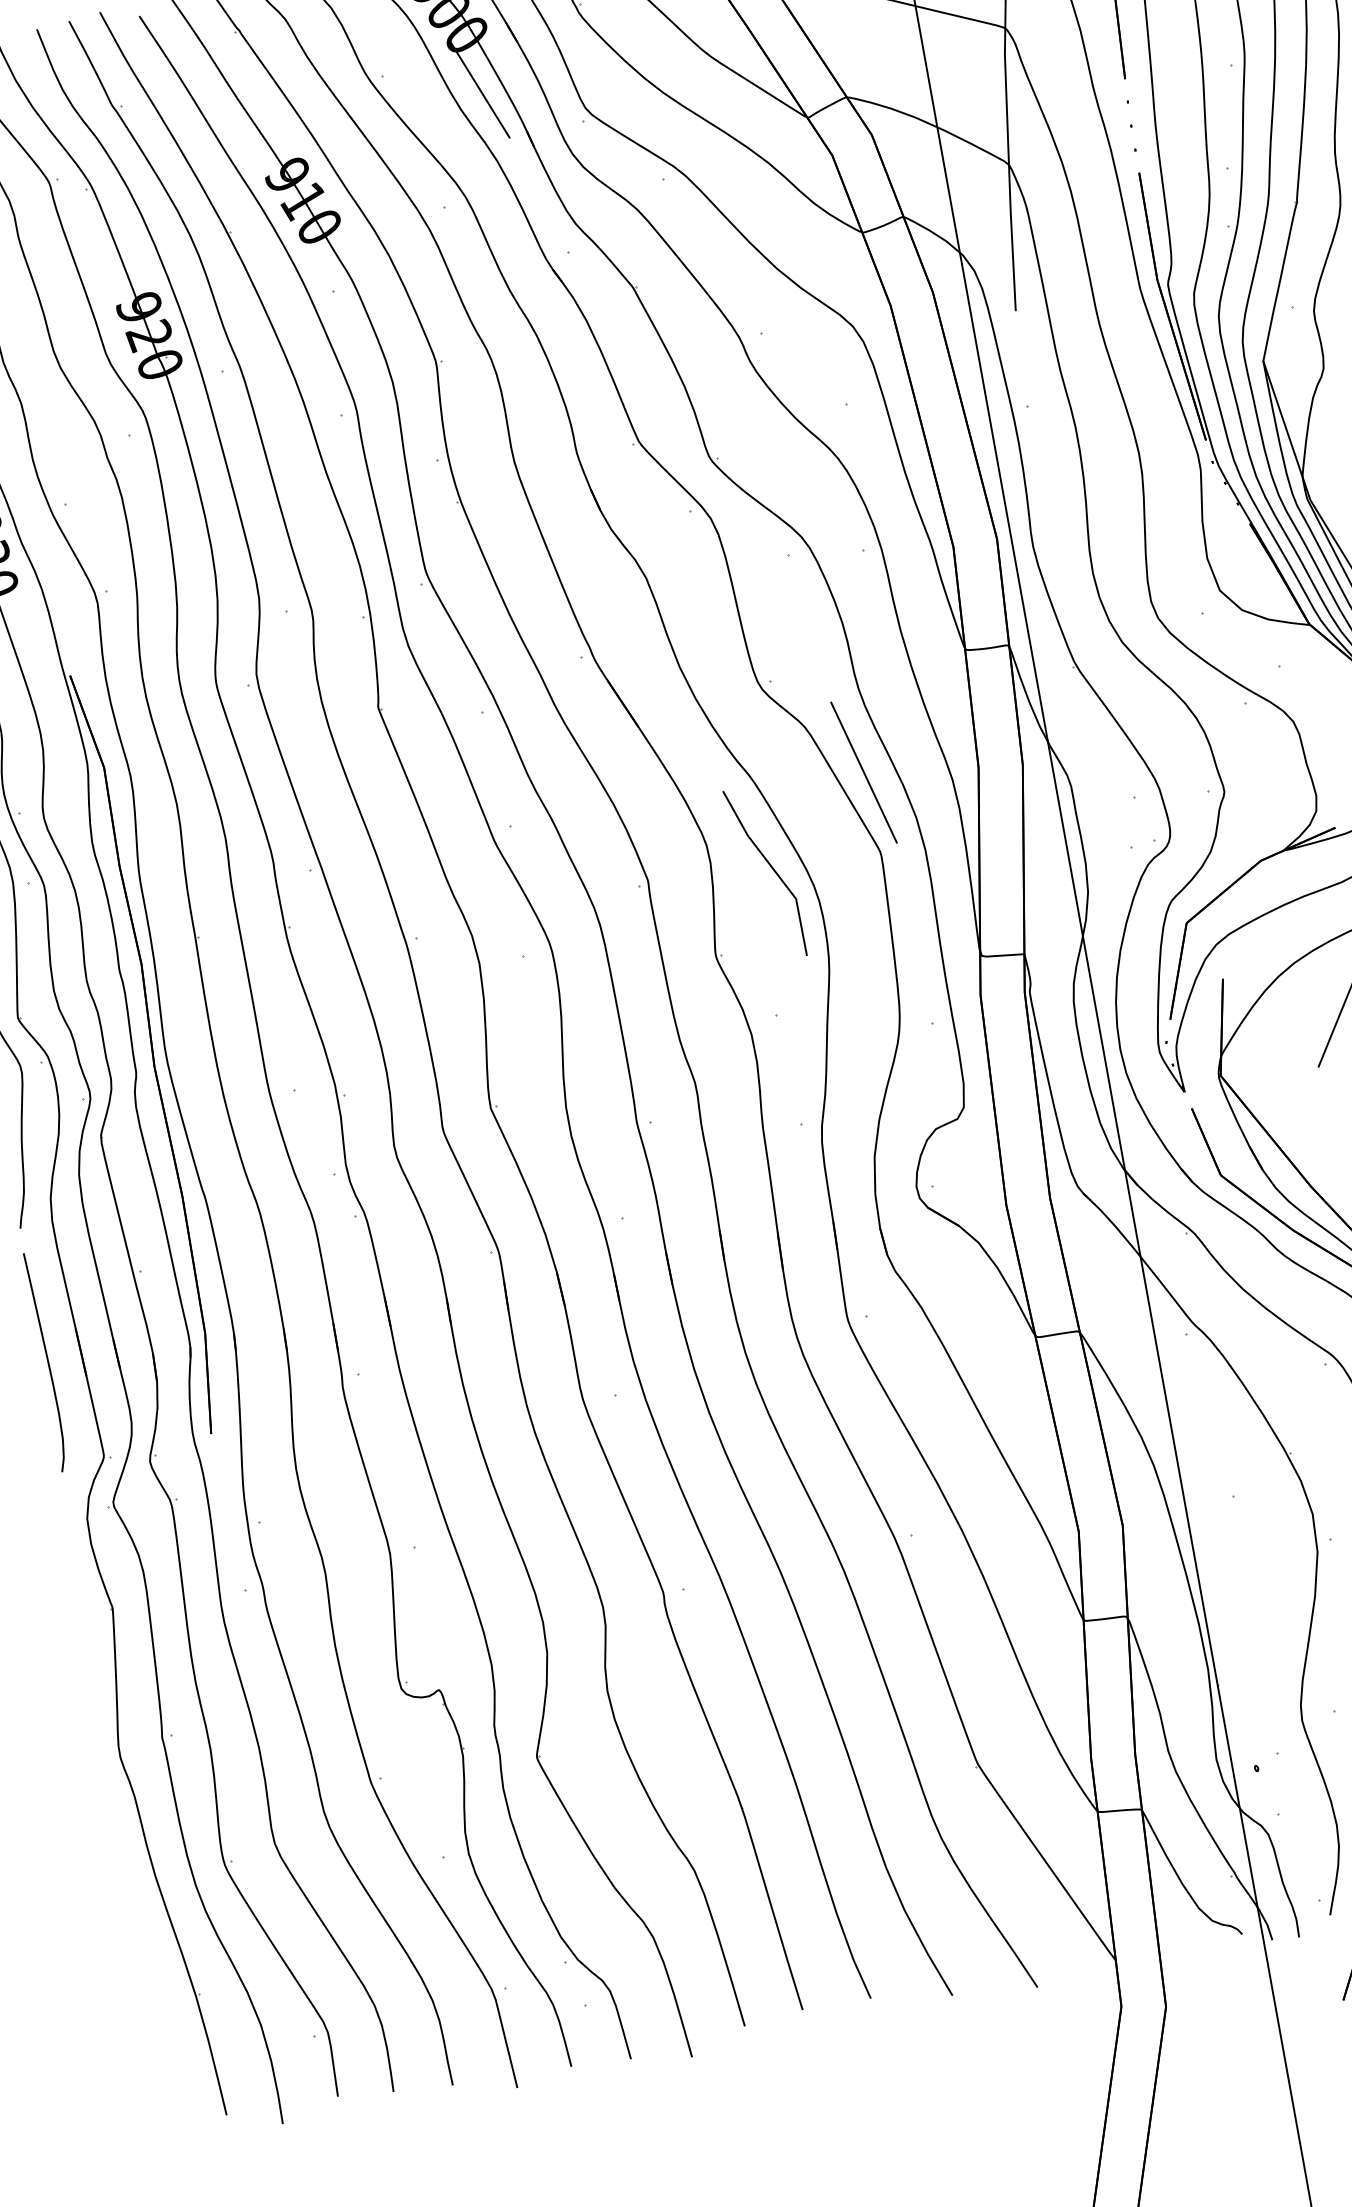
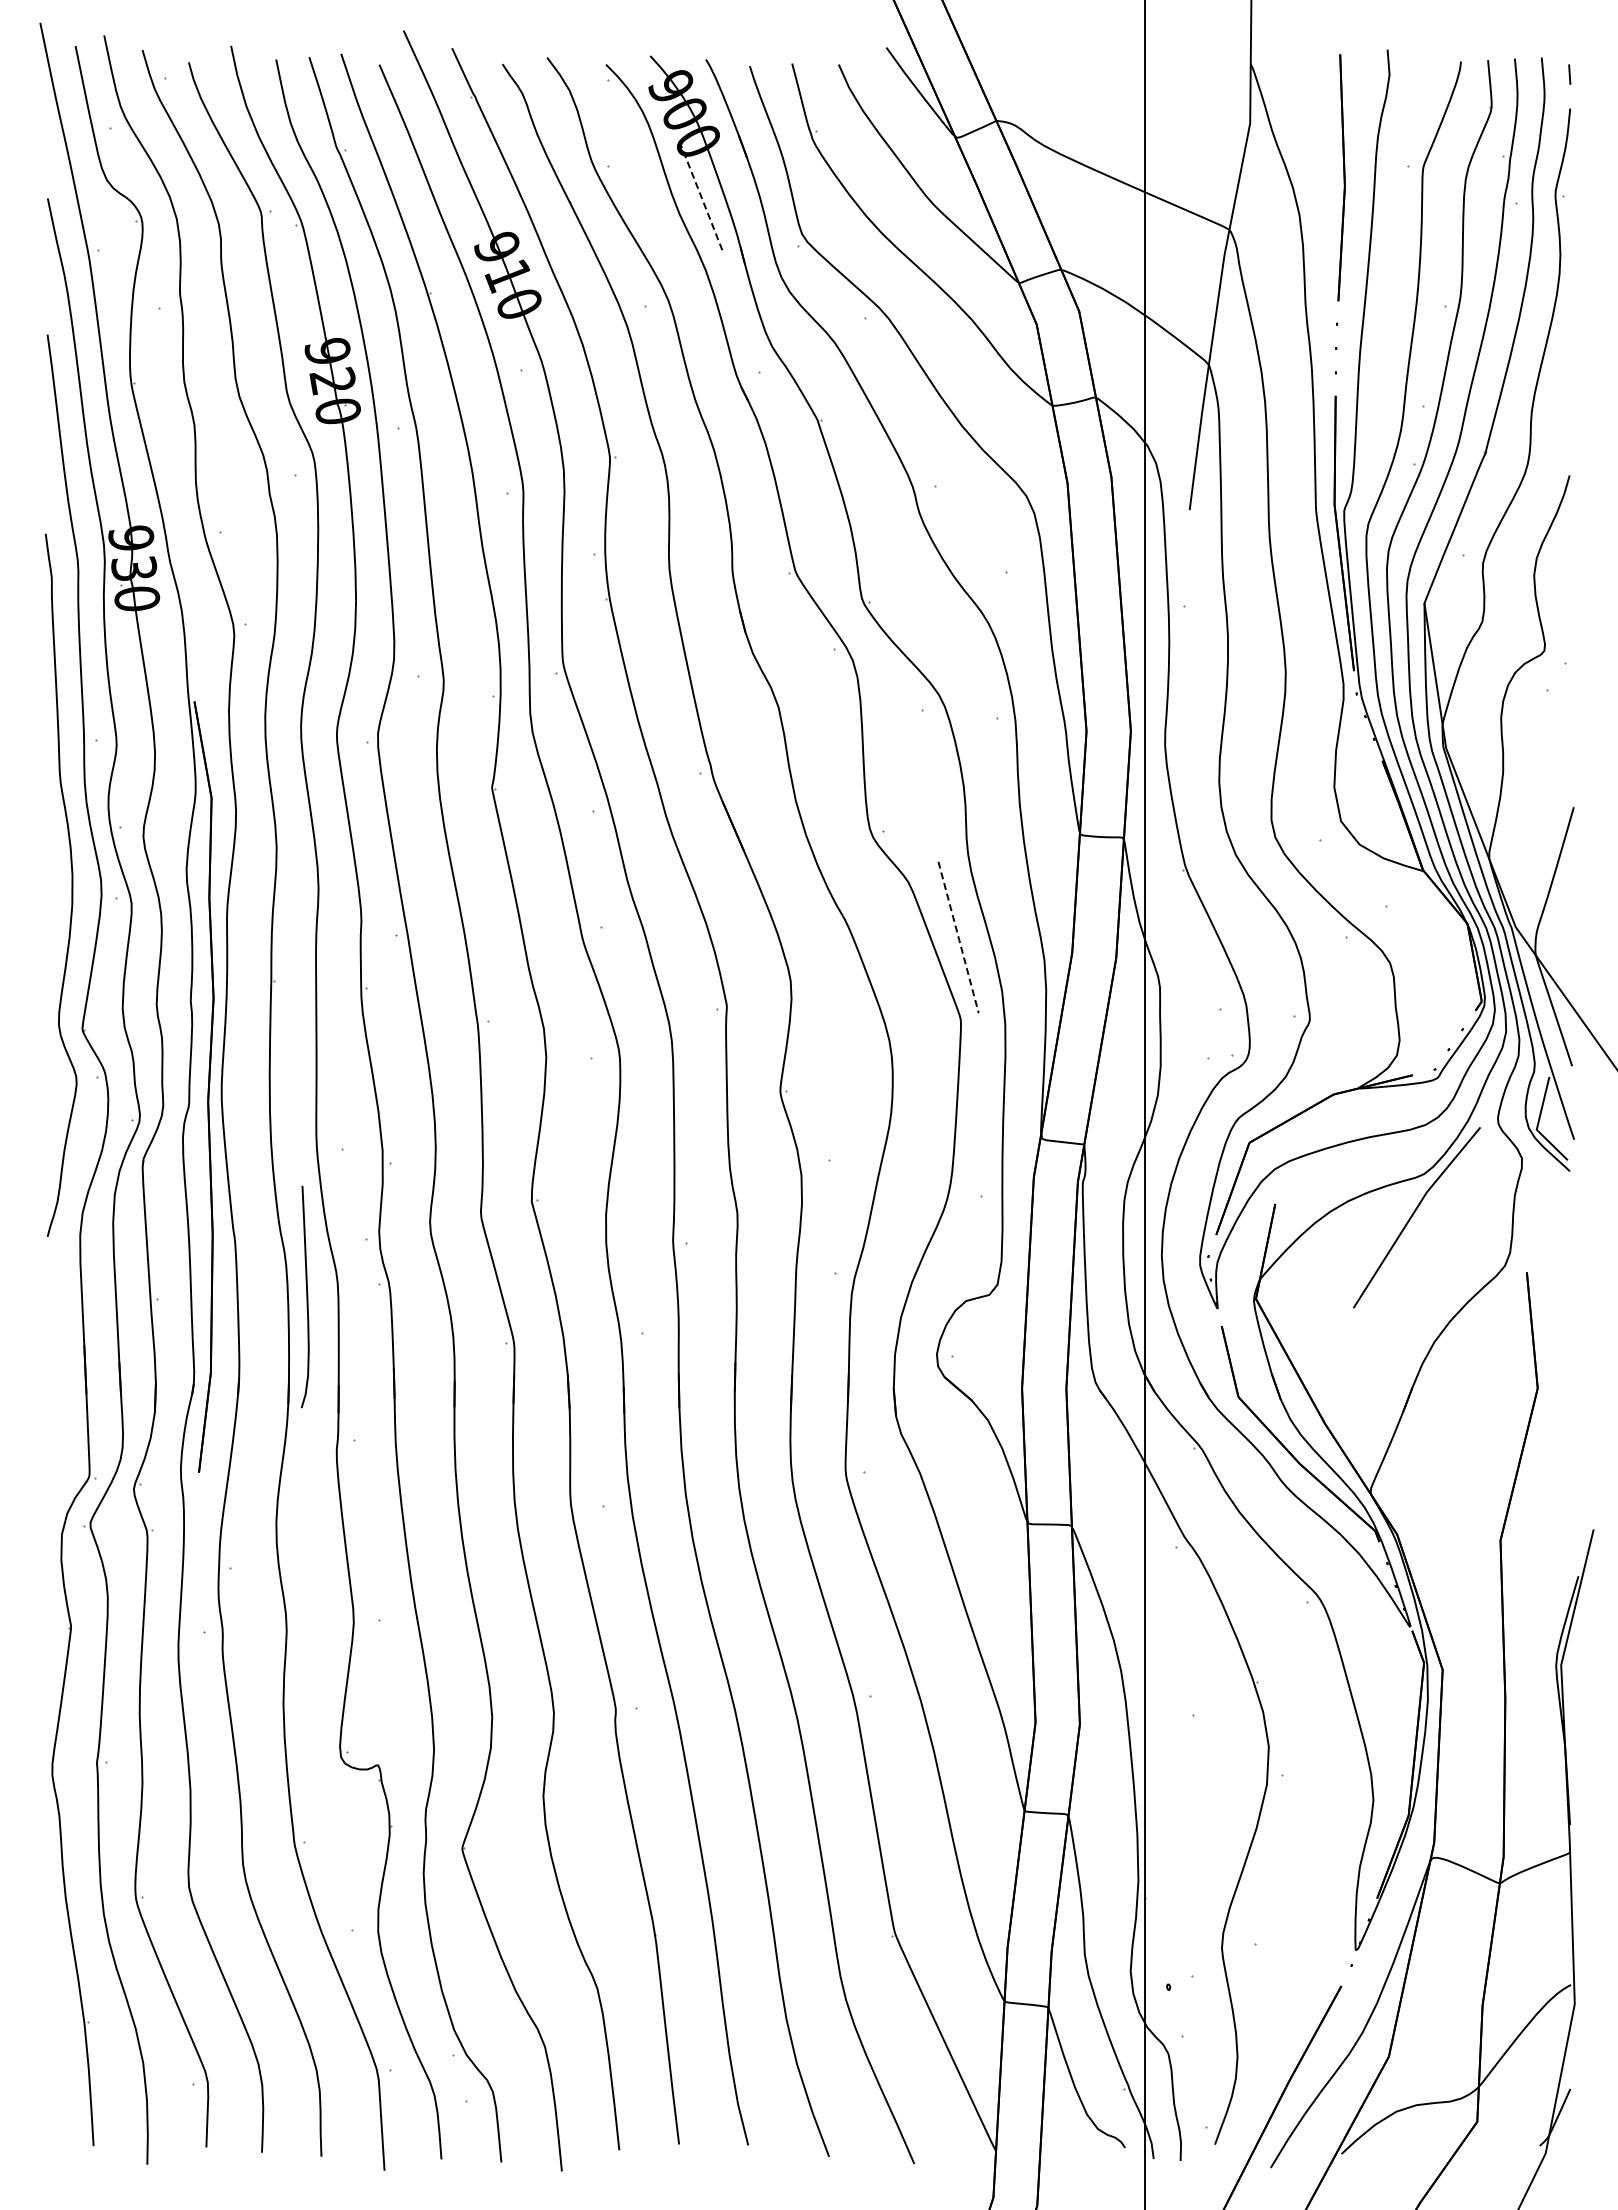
line: (479, 88) -> (701, 196), solid -> dashed
line: (863, 772) -> (958, 937), solid -> dashed
line: (771, 868) -> (850, 1015), removed
curve: (47, 1361) -> (306, 1296), moved

